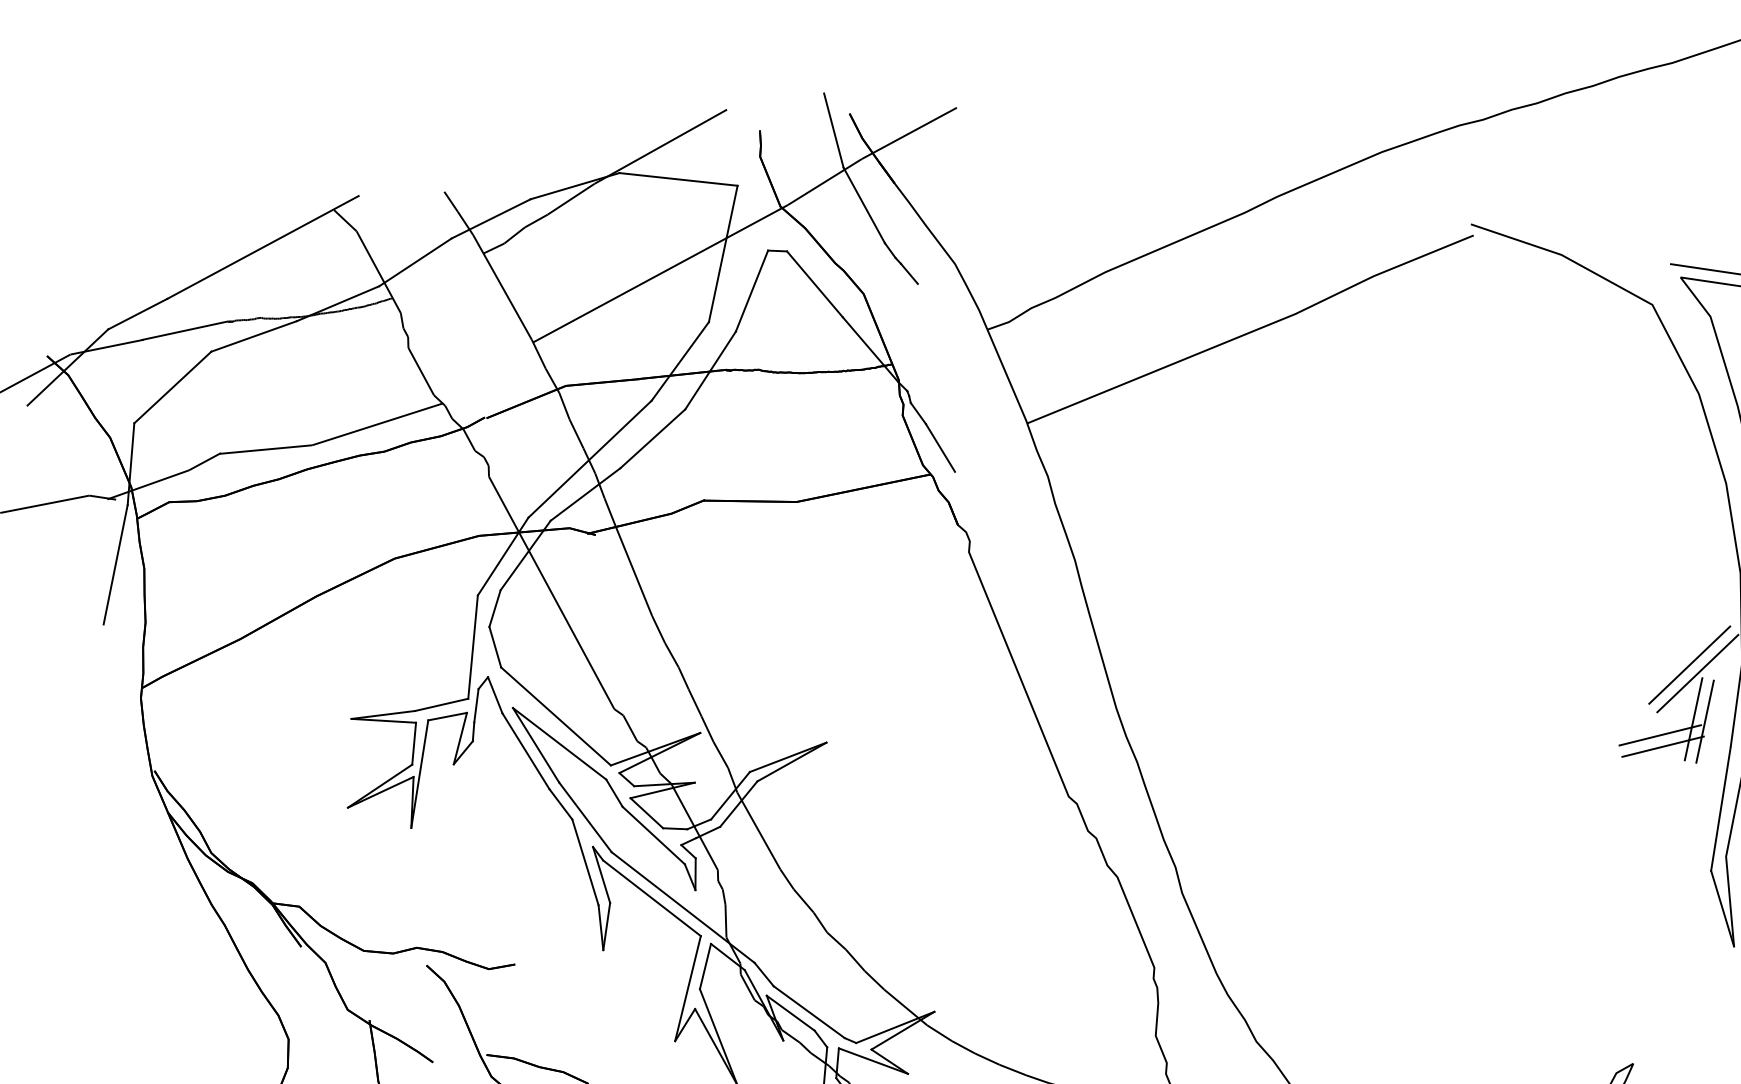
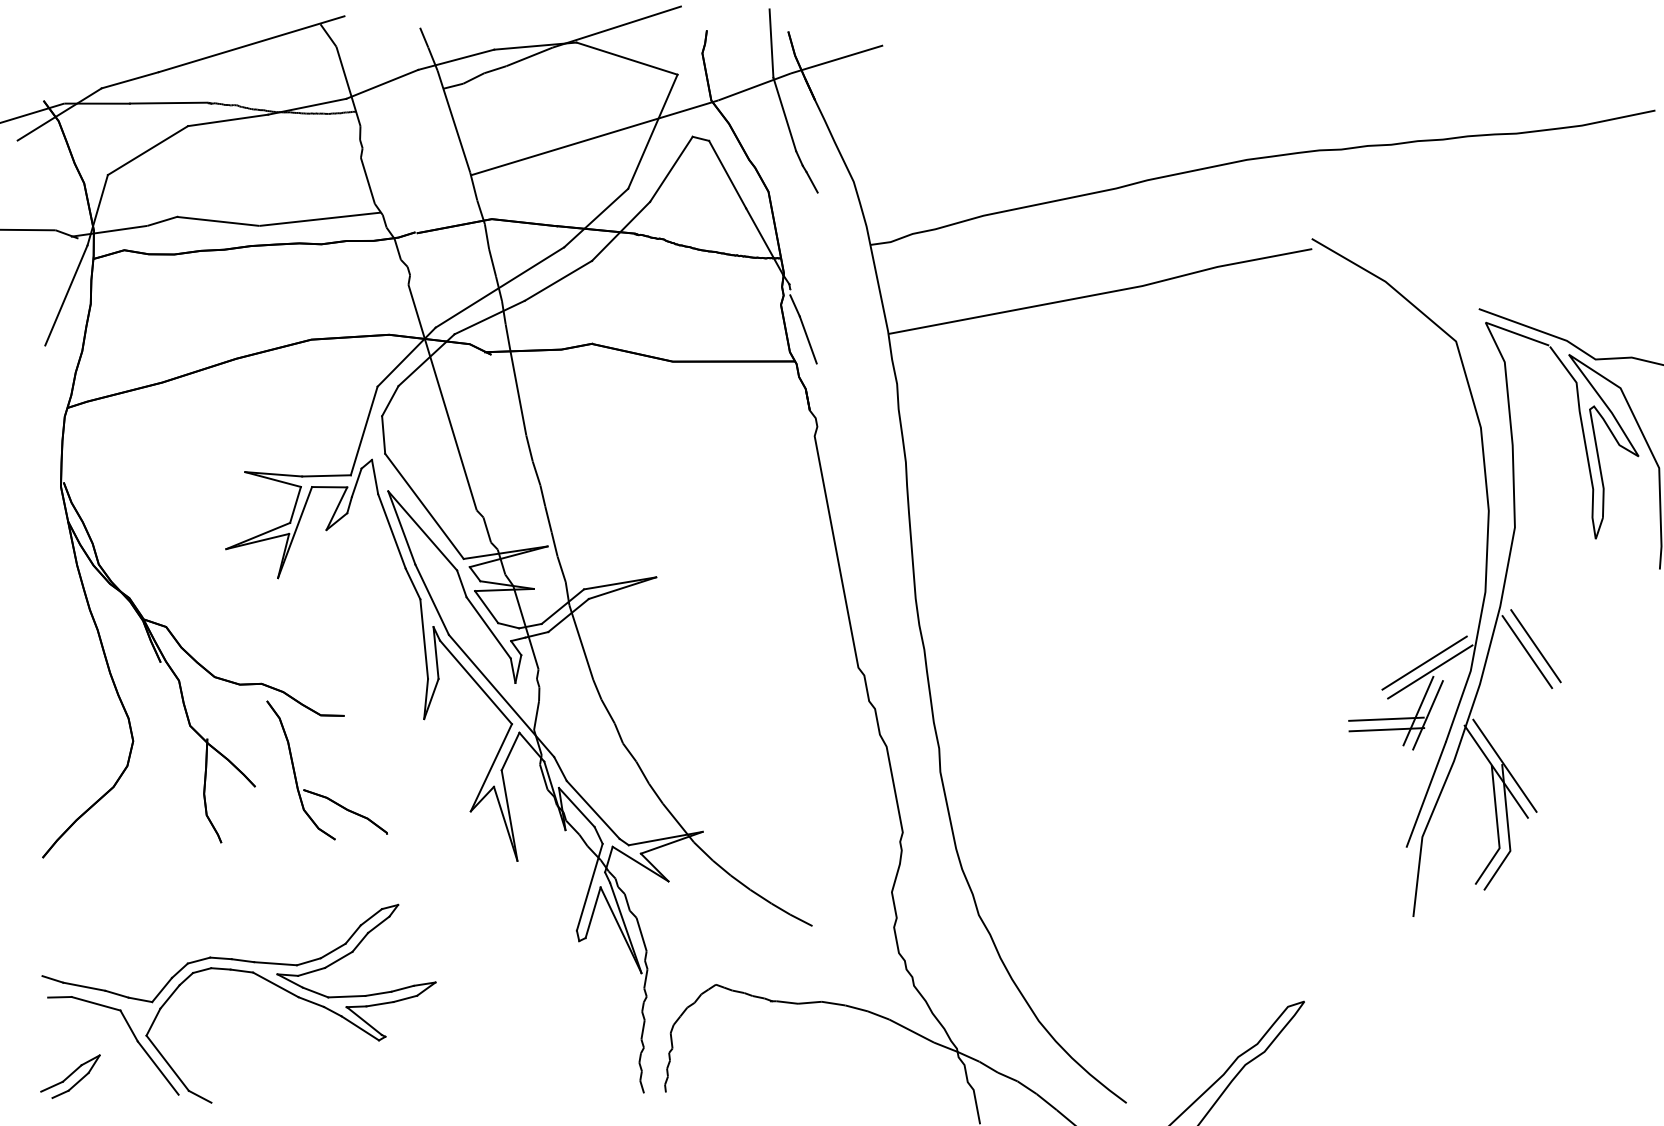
line: (1721, 908) -> (1409, 881), removed

